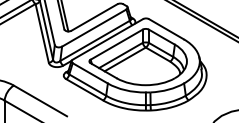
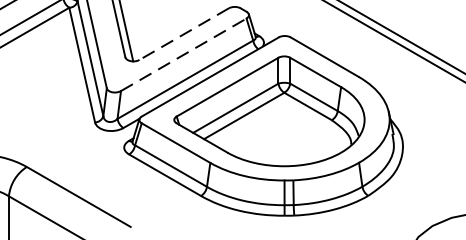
line: (94, 17) -> (184, 34), solid -> dashed
line: (94, 27) -> (184, 53), solid -> dashed

